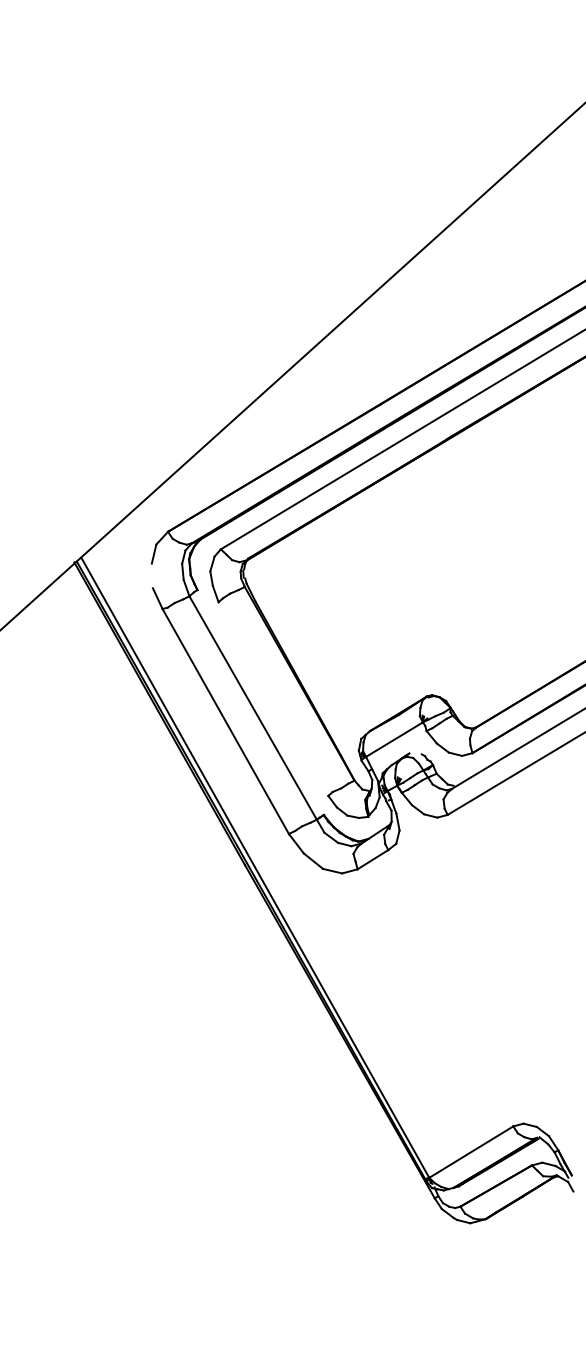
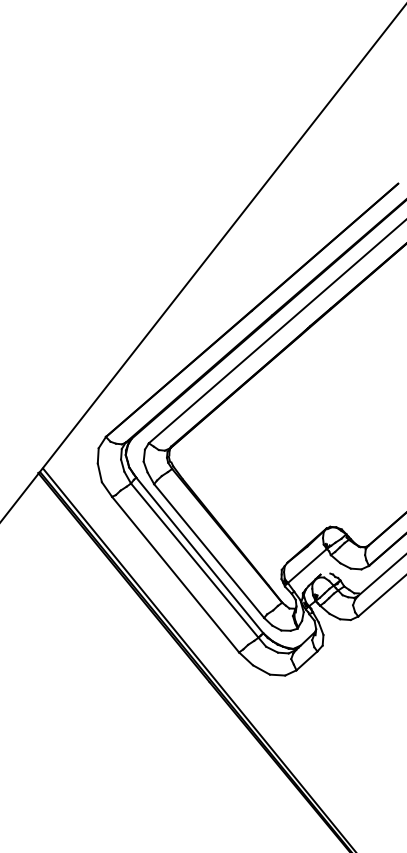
line: (151, 575) -> (99, 472), added
line: (273, 698) -> (209, 550), added
line: (260, 702) -> (199, 555), added

